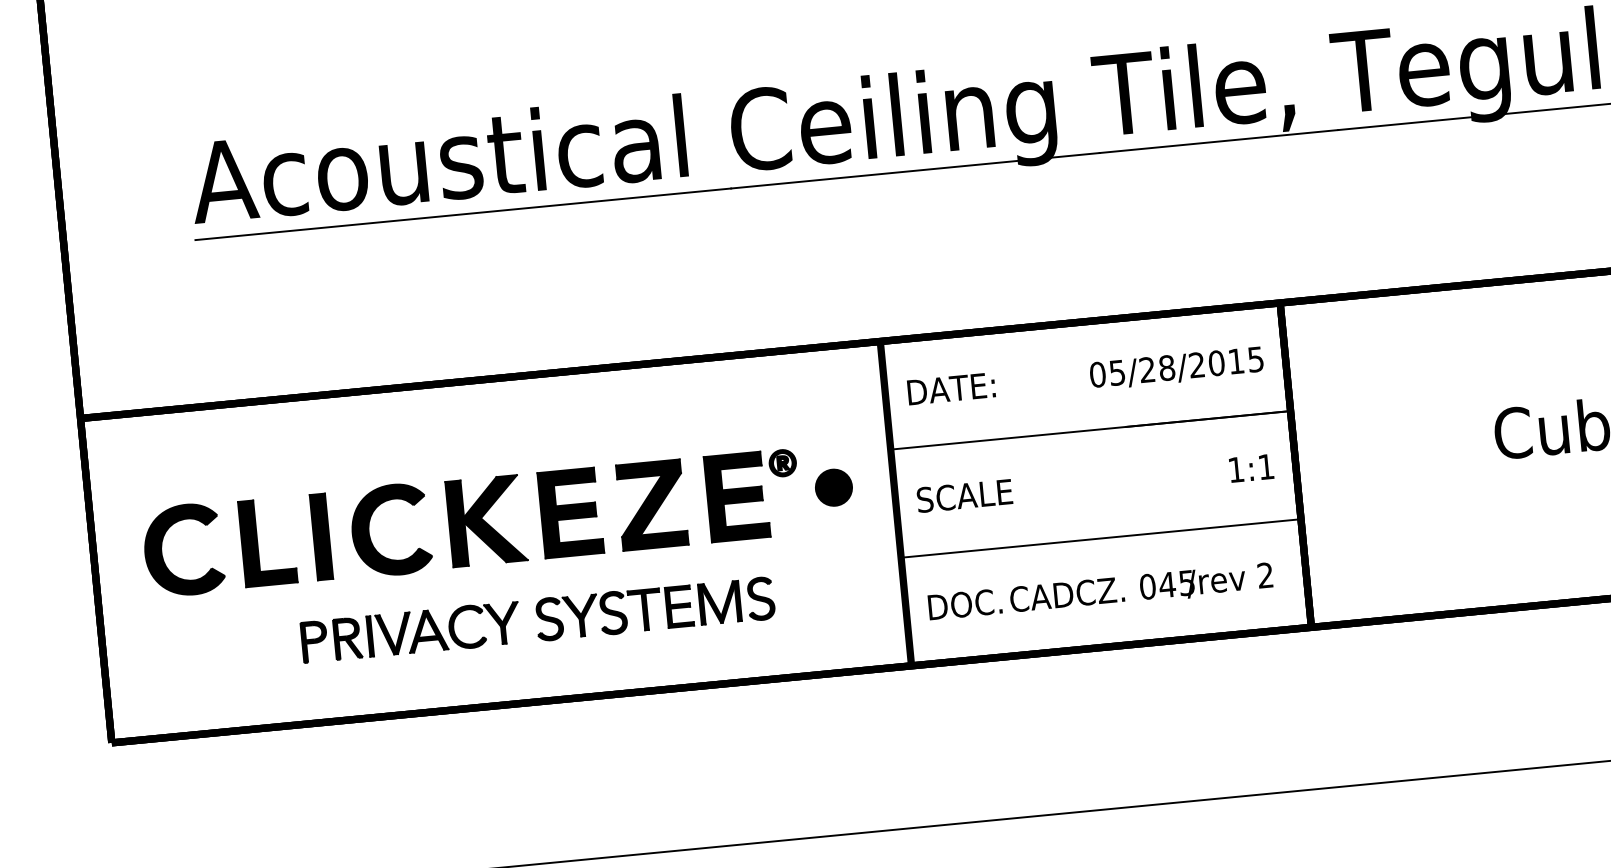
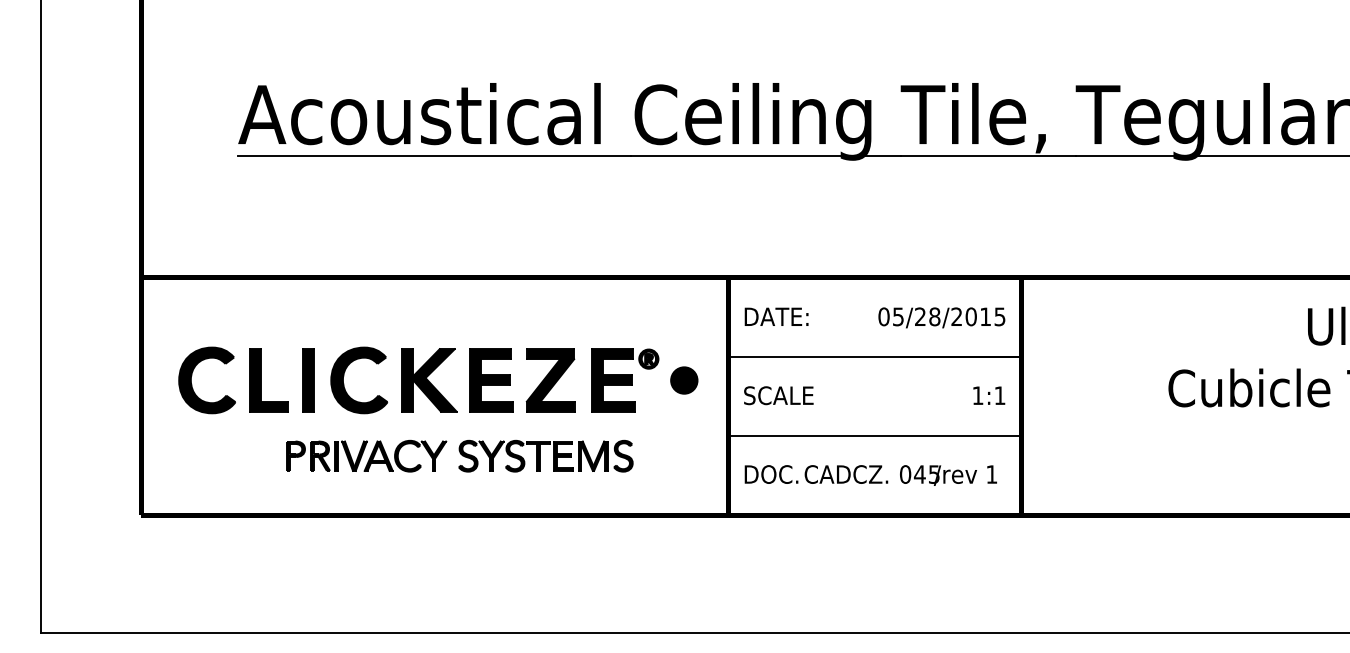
text: (1264, 575) -> (991, 474), 2 -> 1

